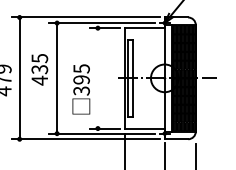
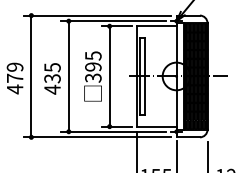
text: (39, 69) -> (52, 78), moved
line: (97, 78) -> (109, 76), added
text: (80, 89) -> (92, 76), moved

